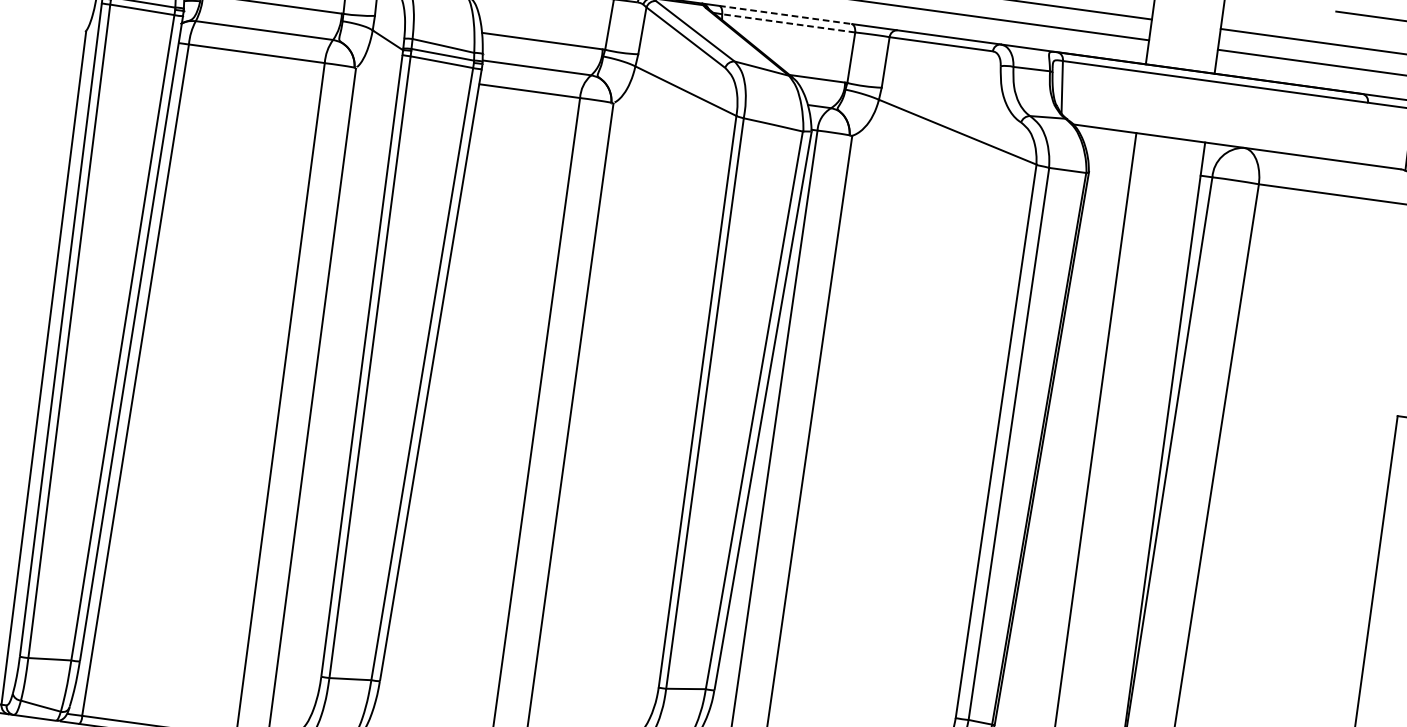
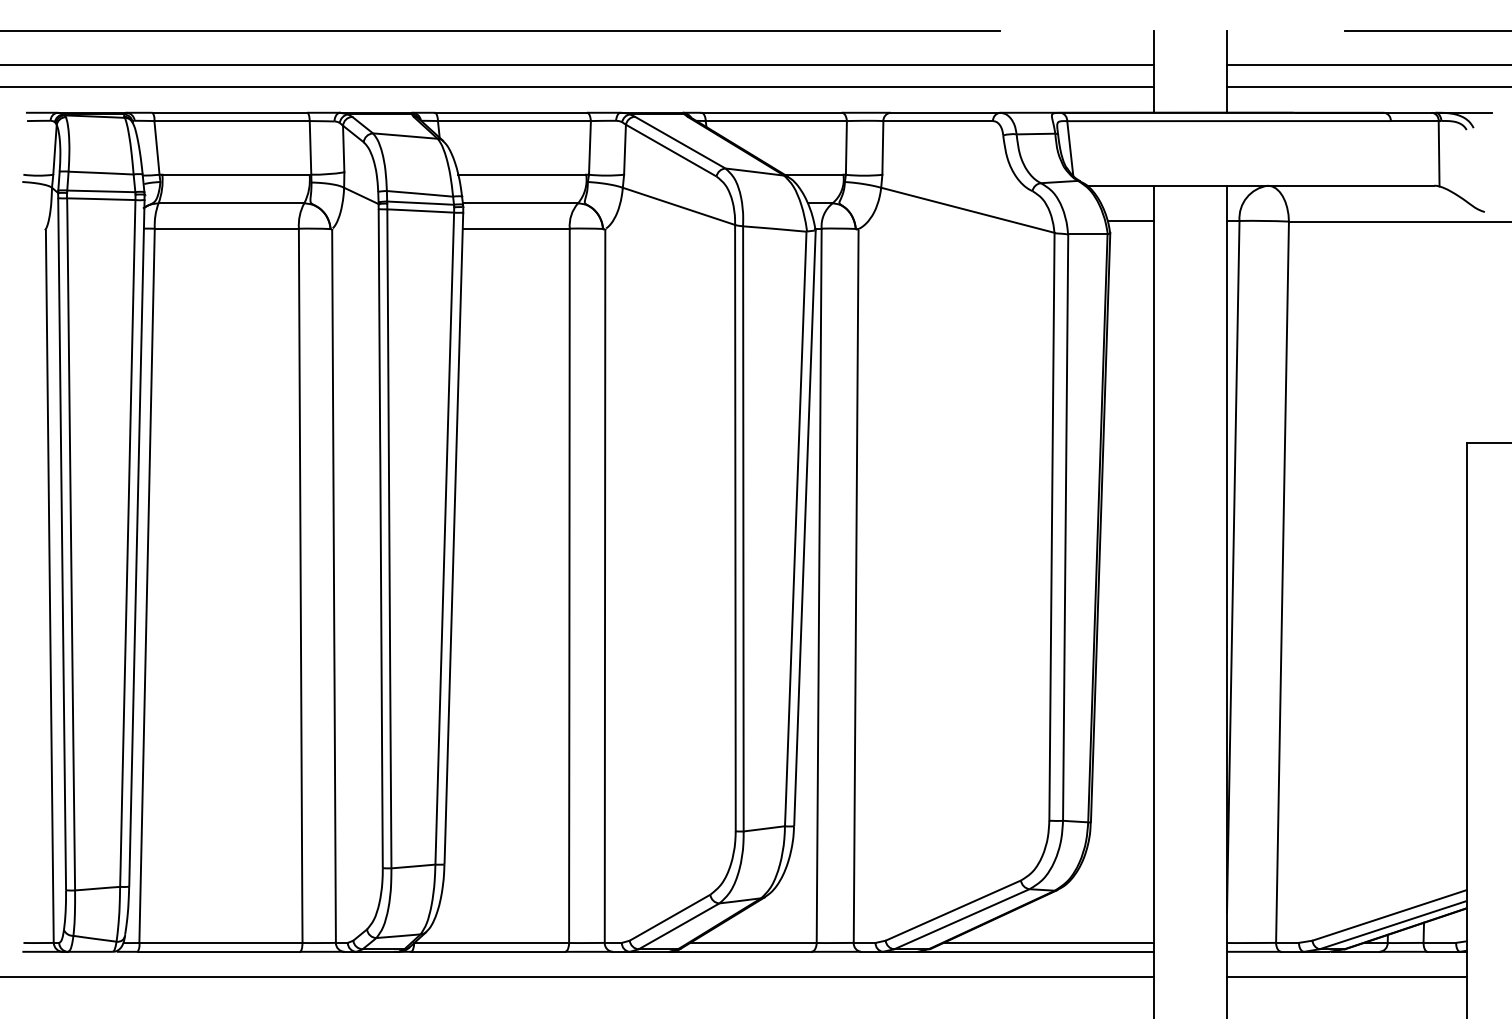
line: (786, 14) -> (772, 112), dashed -> solid
line: (788, 23) -> (776, 121), dashed -> solid
line: (1110, 162) -> (1131, 220), added

